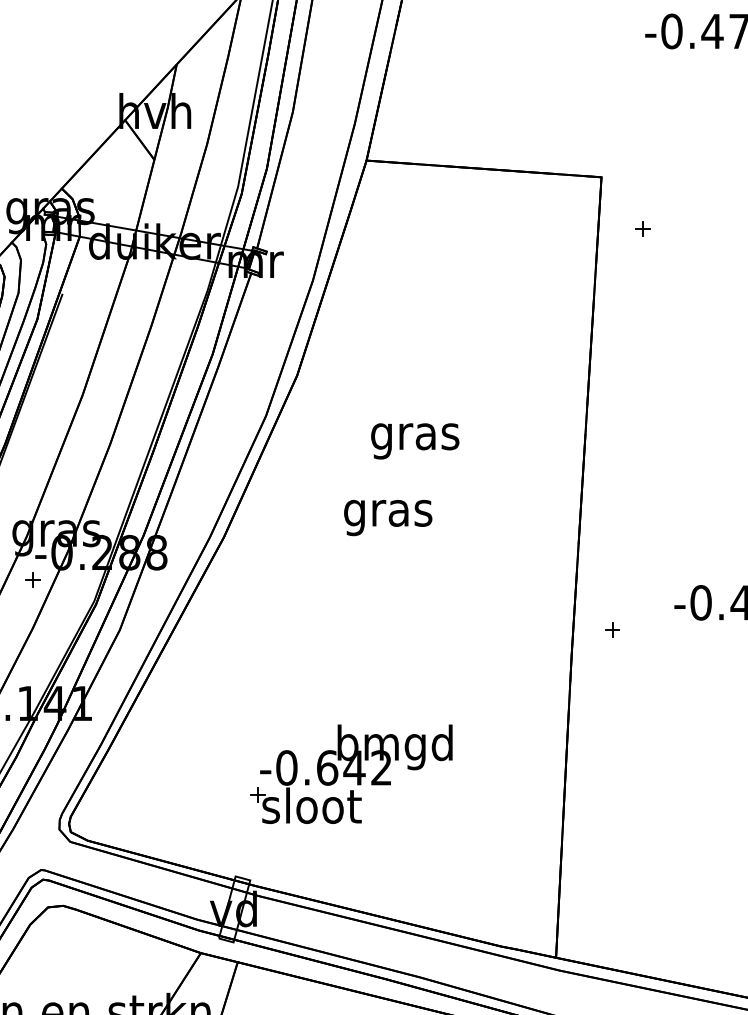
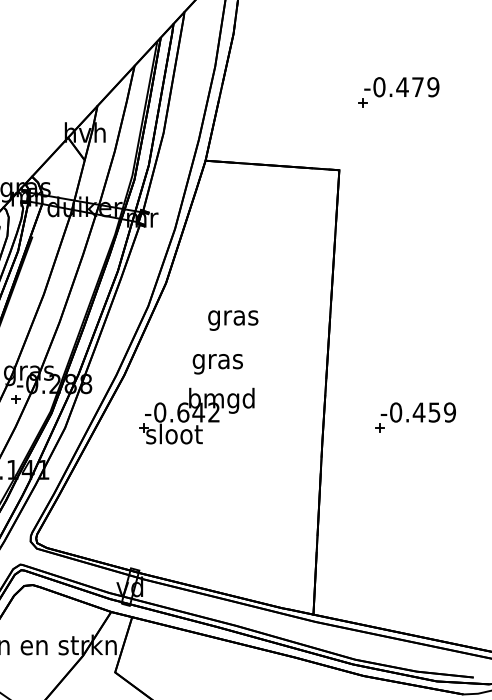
part: (642, 228) -> (362, 102), moved
part: (612, 629) -> (379, 427), moved
part: (350, 773) -> (196, 415), moved

